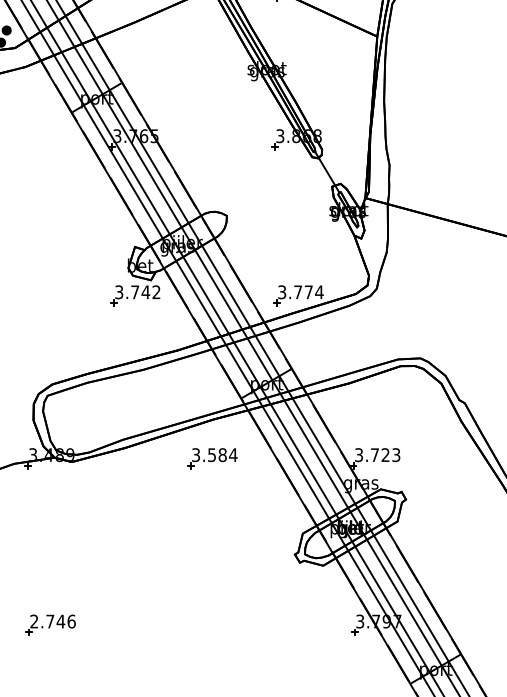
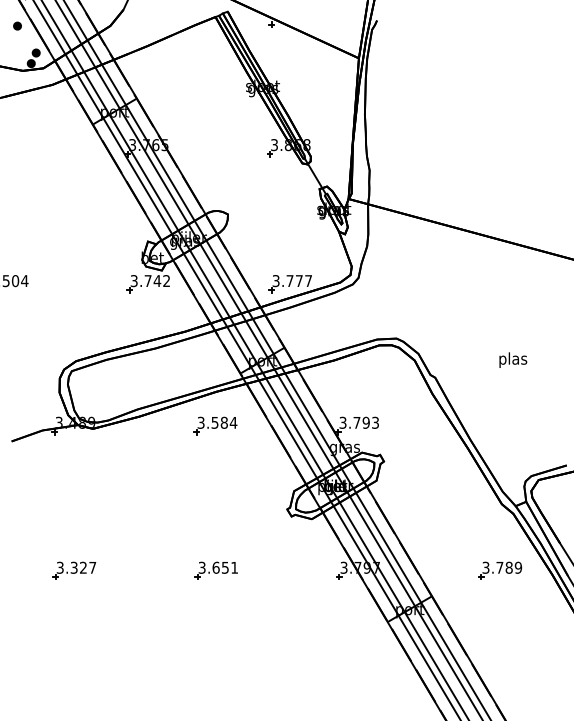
text: (319, 291) -> (308, 280), 3.774 -> 3.777
text: (384, 454) -> (365, 422), 3.723 -> 3.793
text: (52, 621) -> (76, 567), 2.746 -> 3.327
part: (212, 624) -> (215, 570), added

